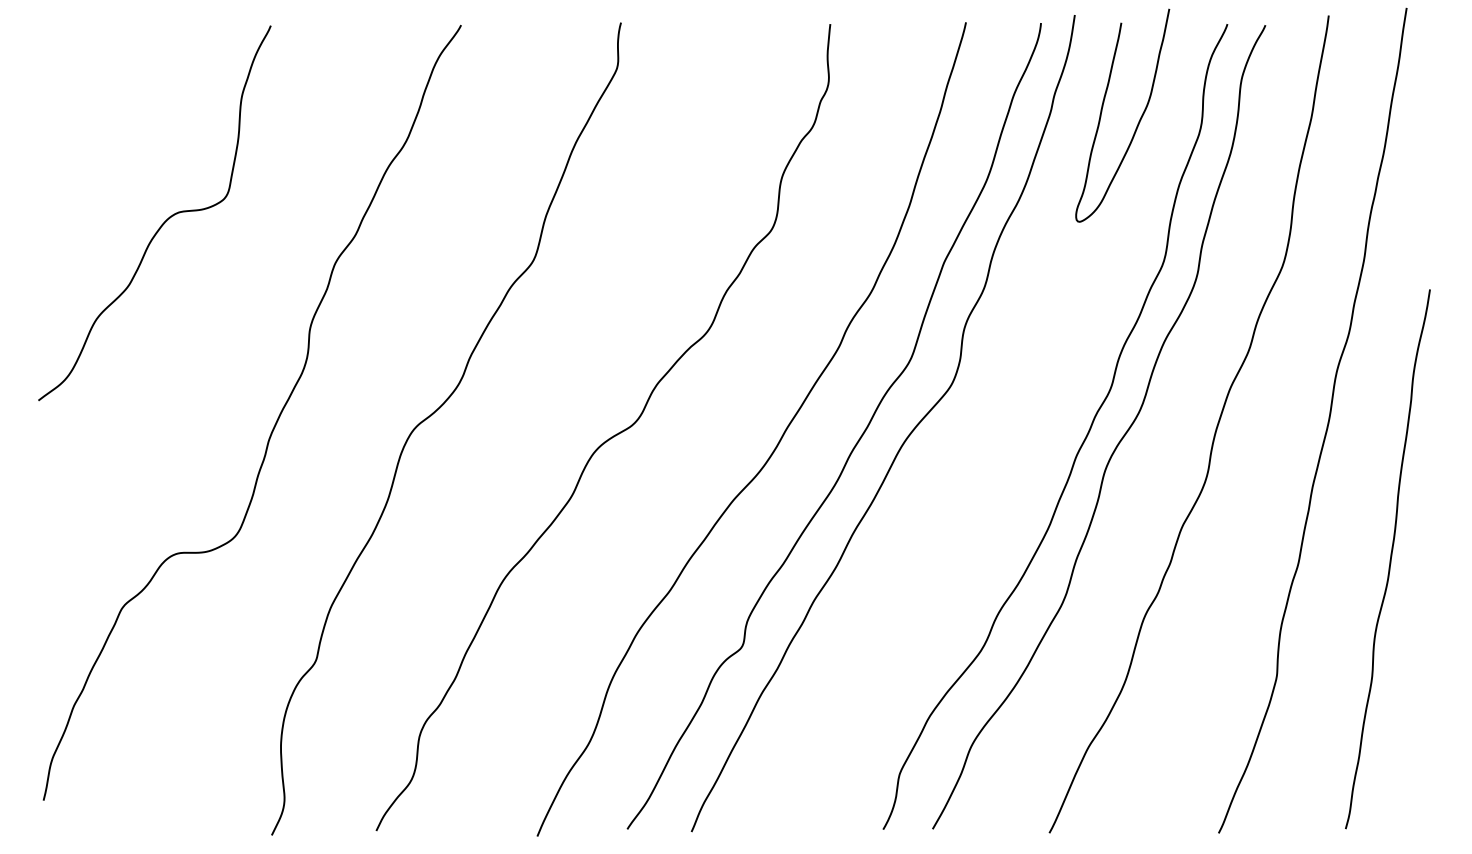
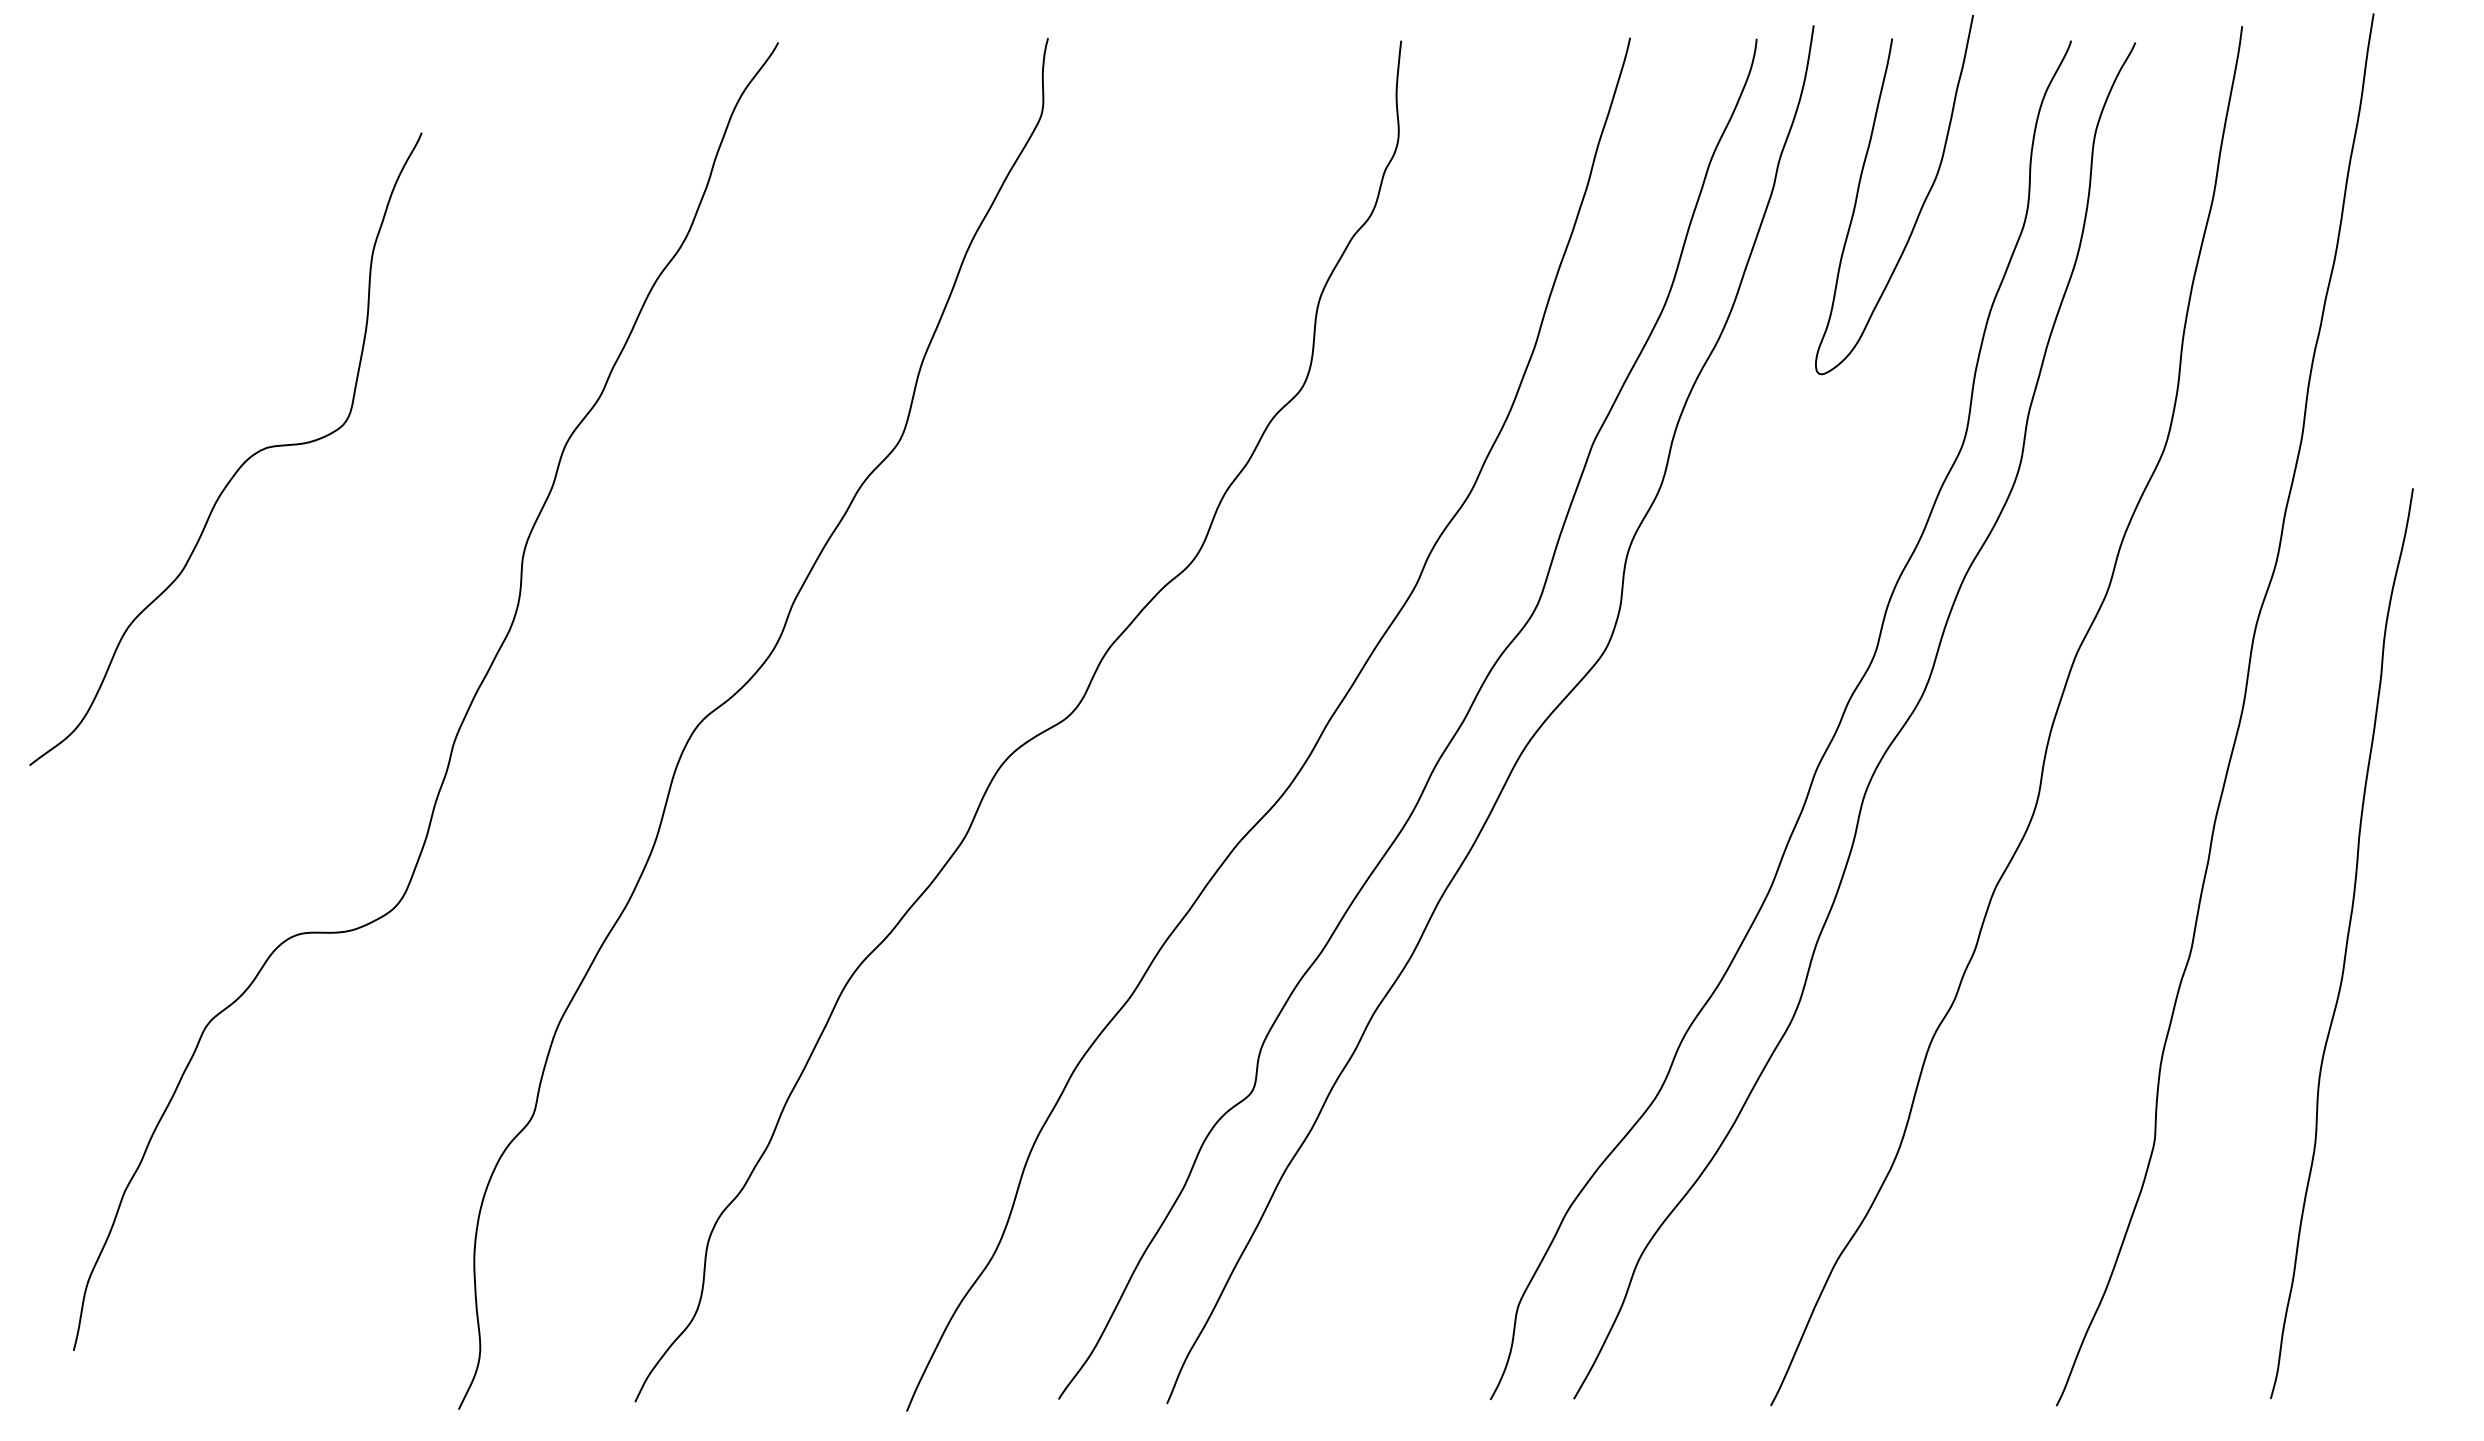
curve: (163, 222) -> (240, 464), moved

